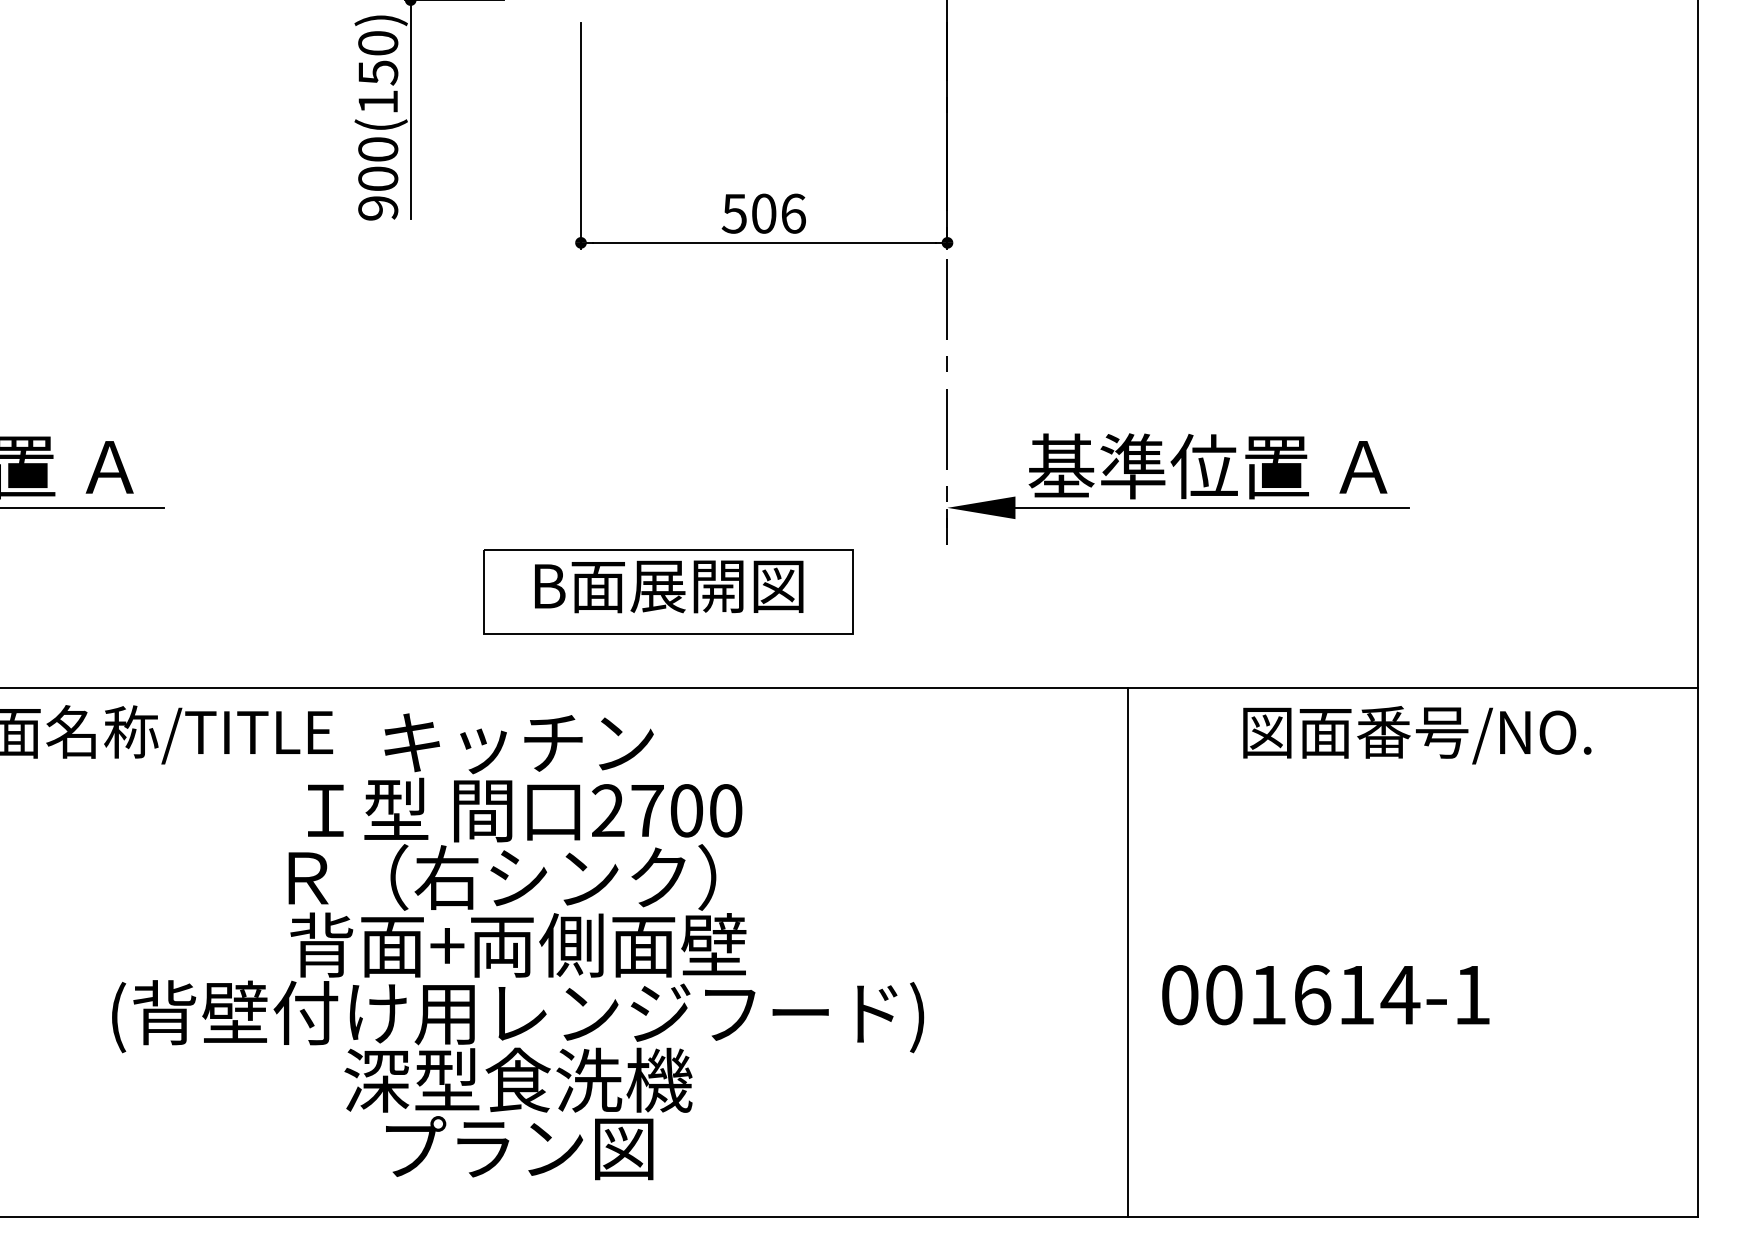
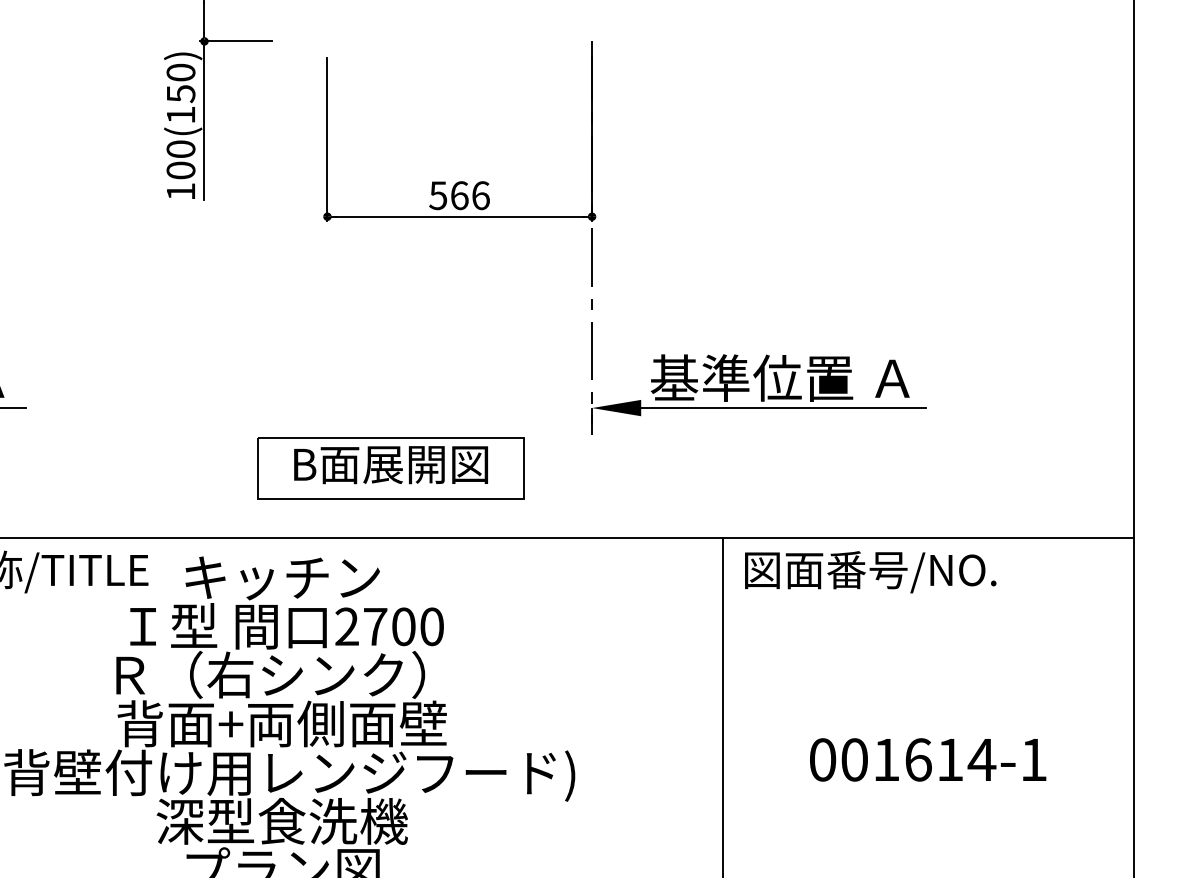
text: (378, 208) -> (181, 191), 900(150) -> 100(150)
text: (764, 213) -> (459, 195), 506 -> 566
text: (1417, 735) -> (870, 572), moved
text: (1325, 995) -> (927, 760), moved

